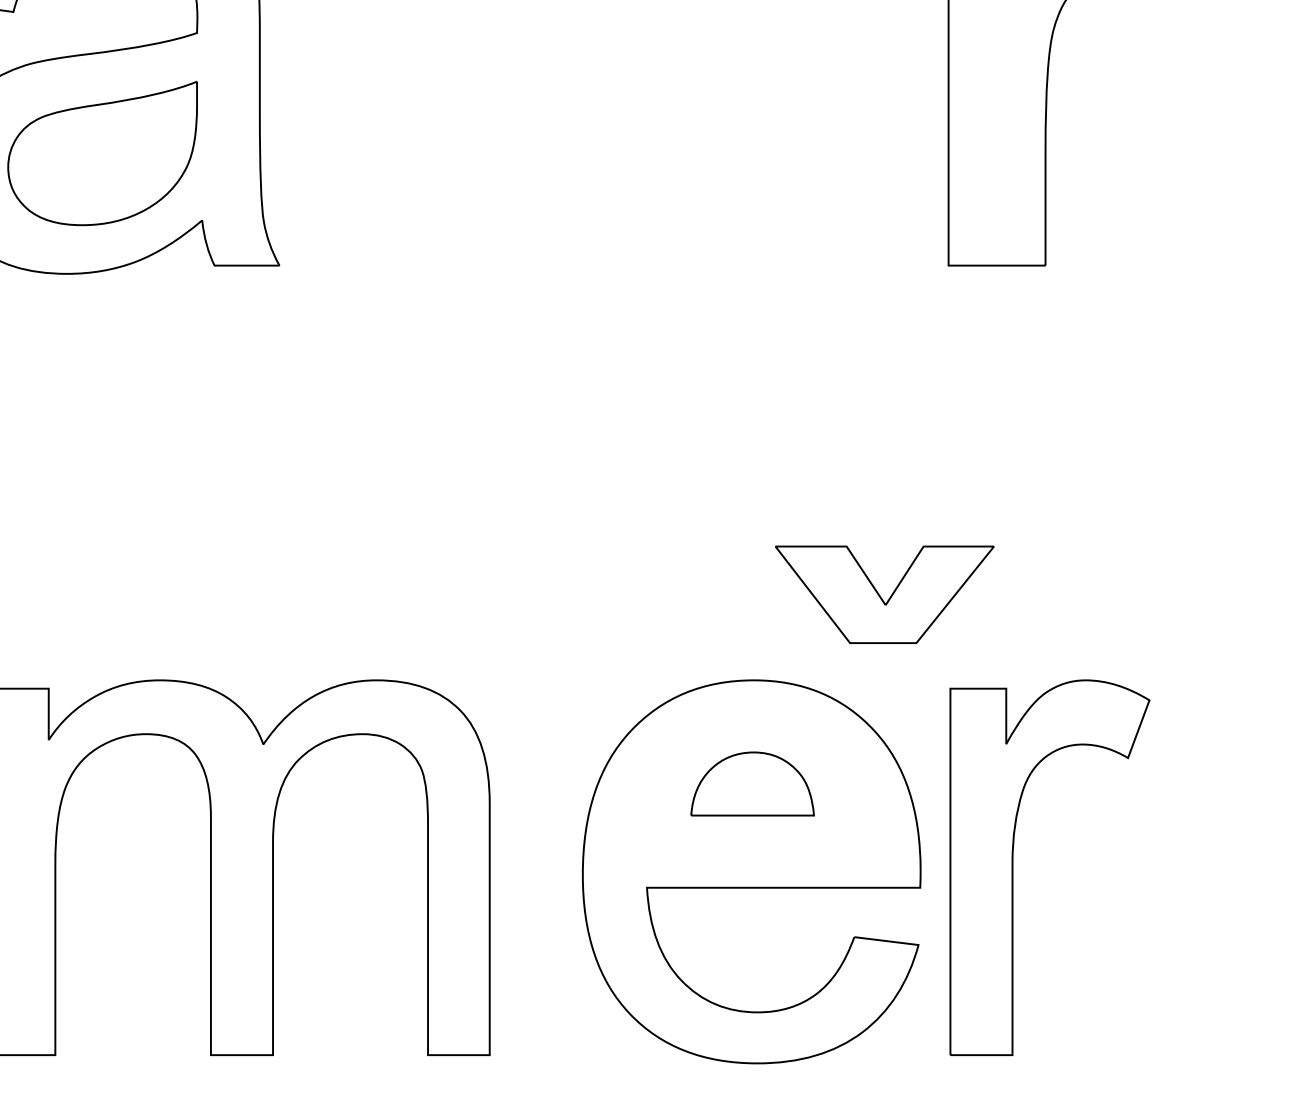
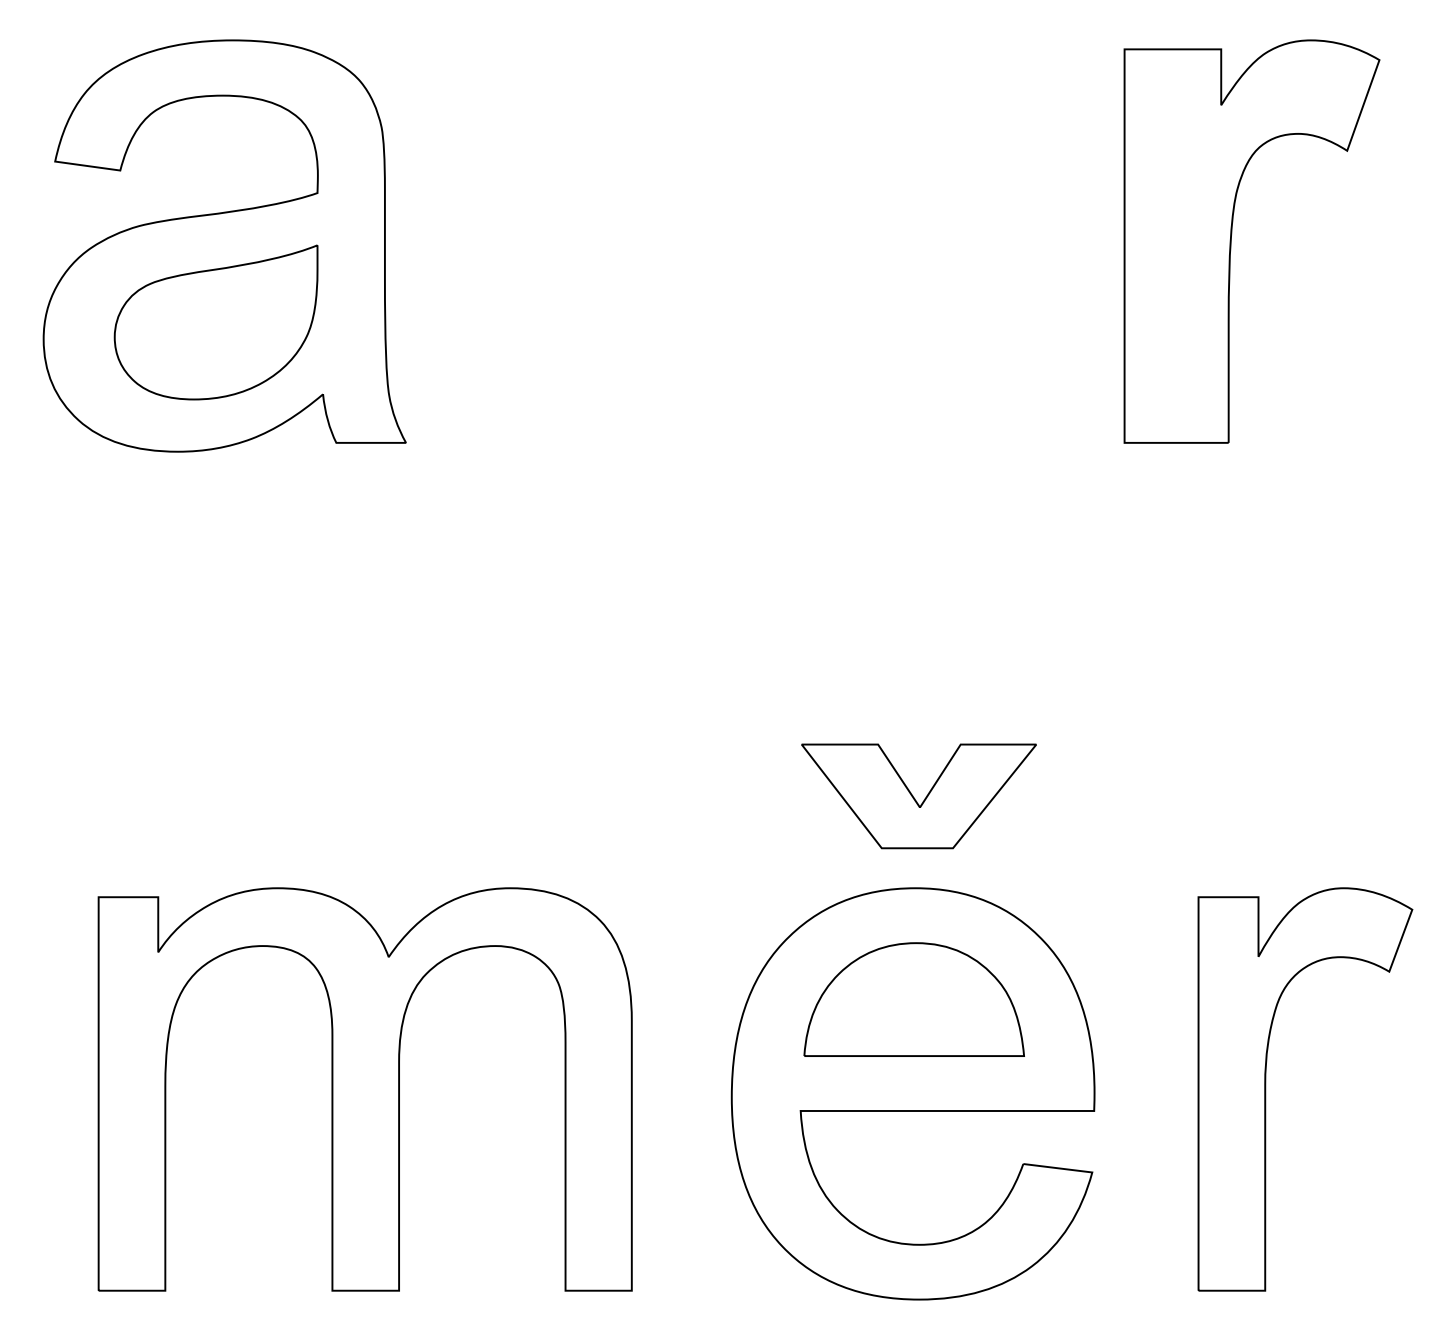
part: (884, 594) -> (918, 796), moved
part: (752, 783) -> (913, 999), size x1.67
part: (1013, 867) -> (1266, 1089), moved

